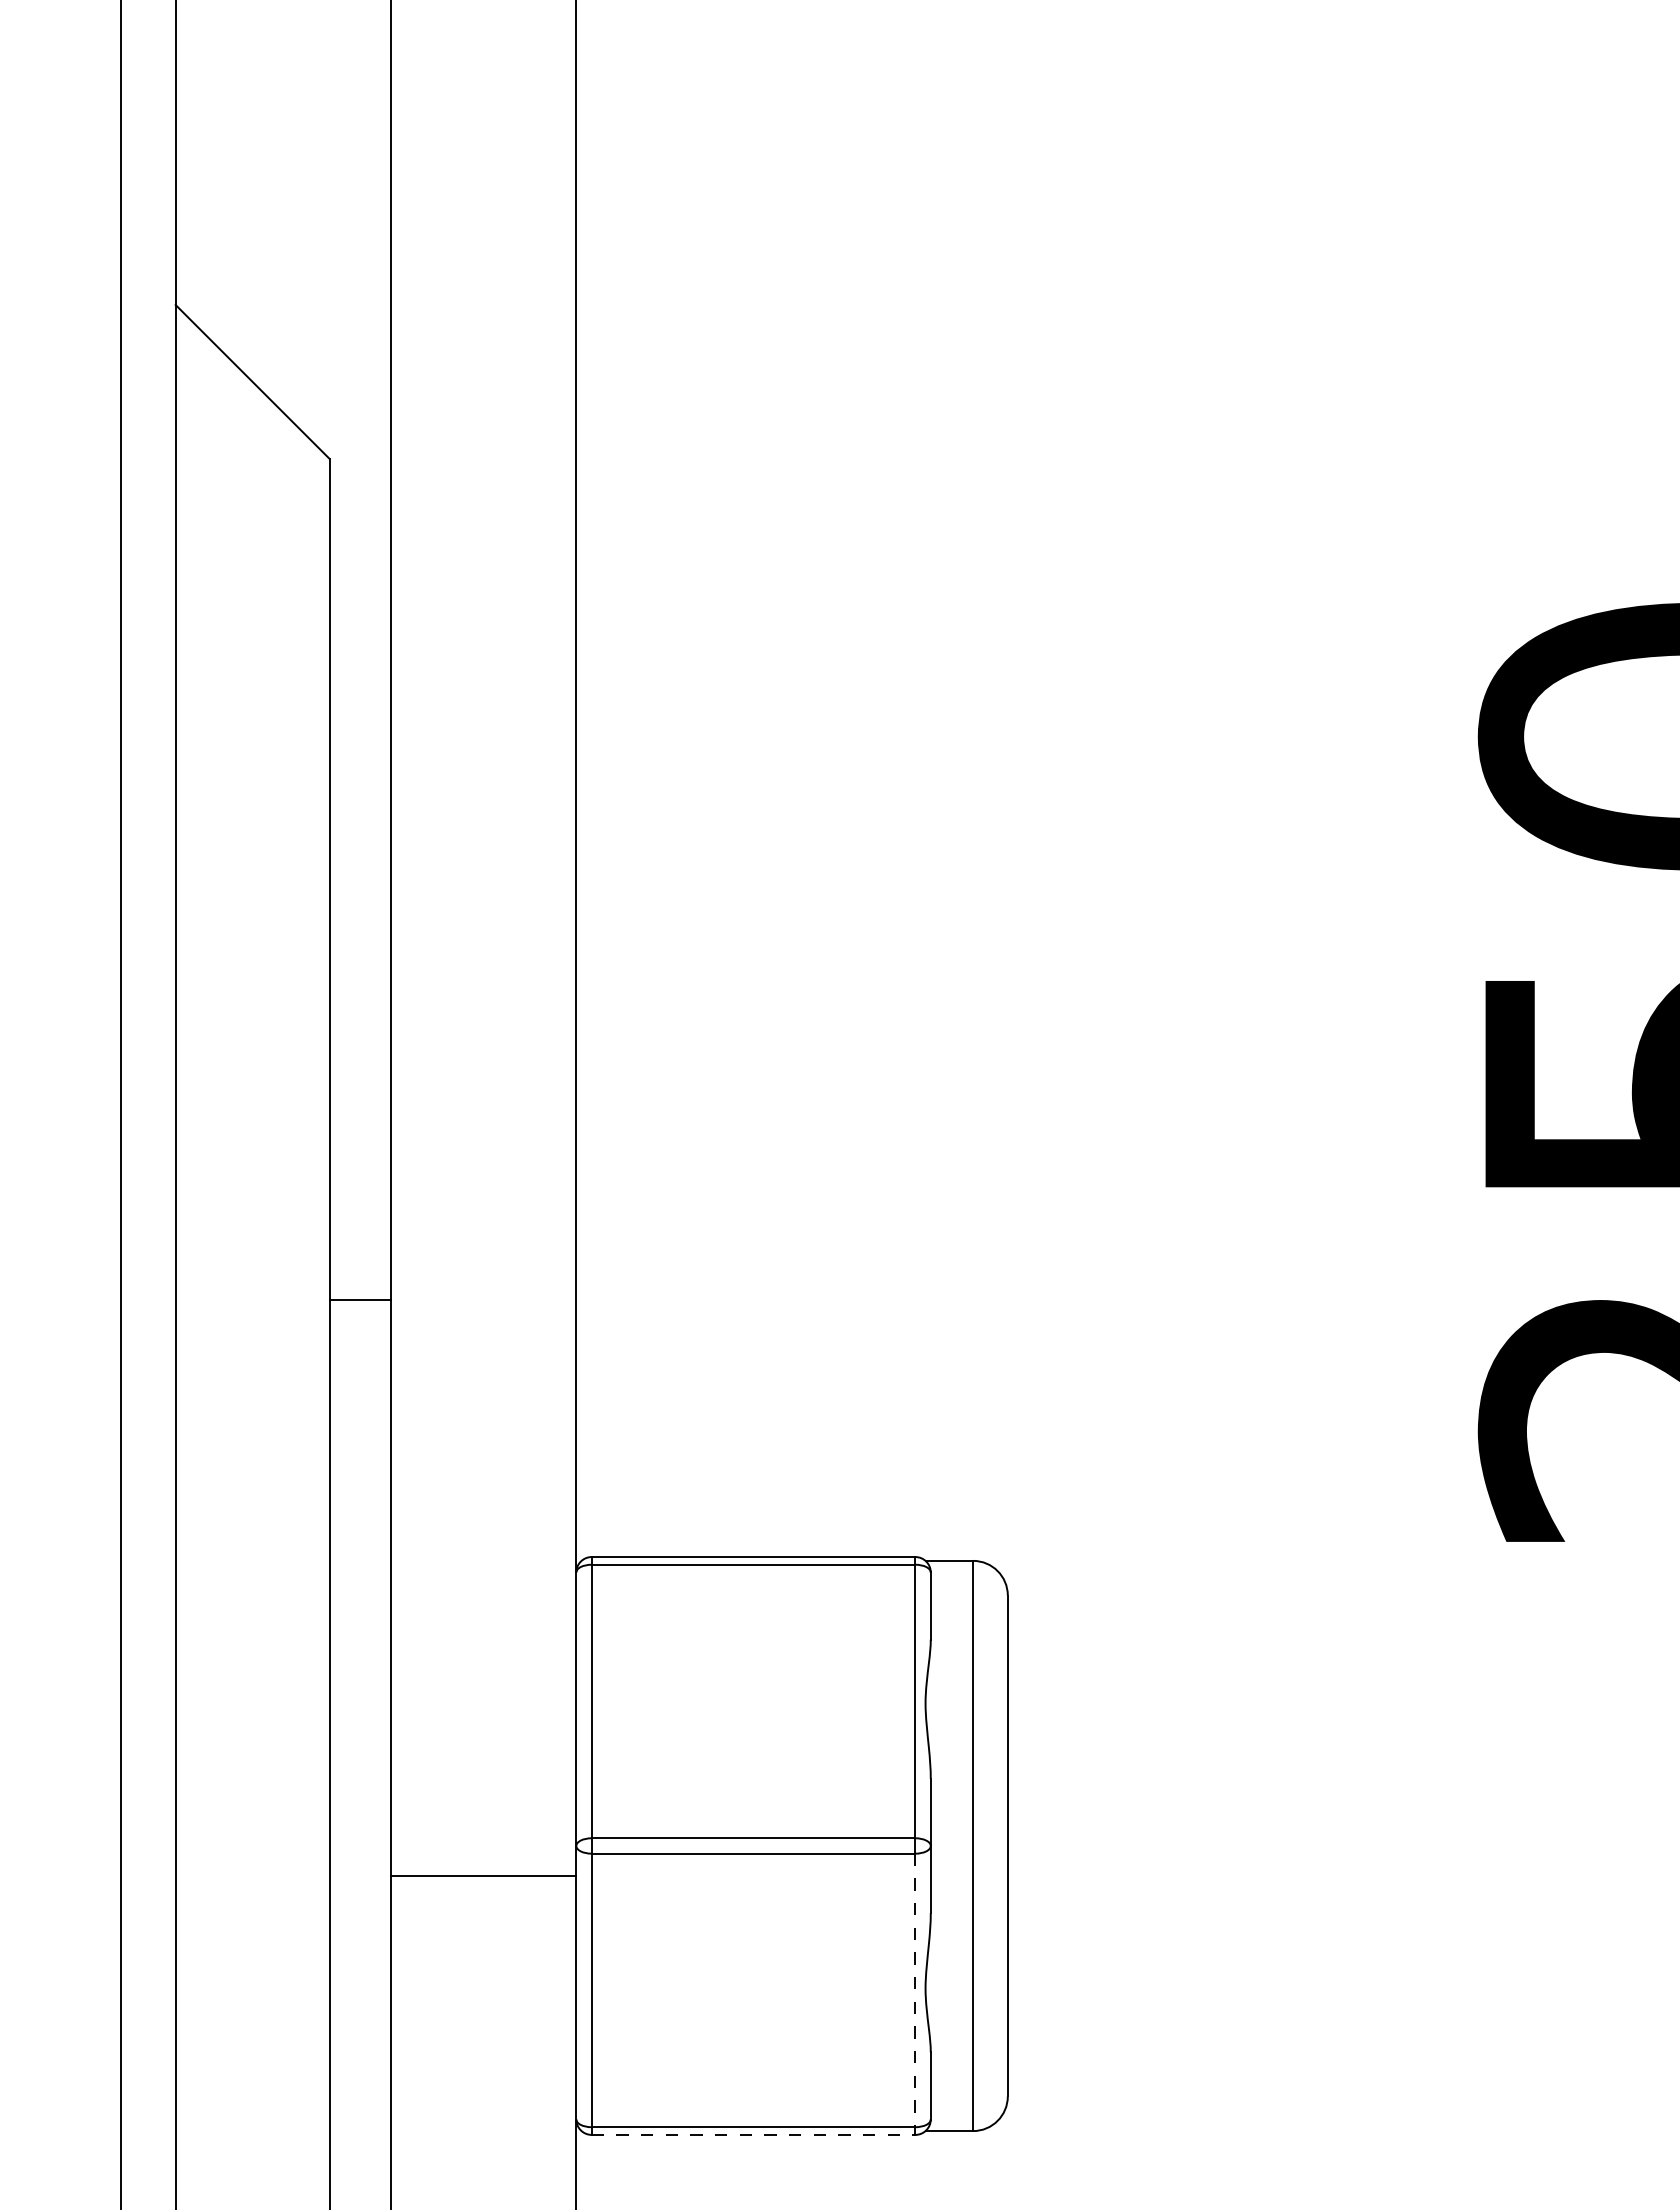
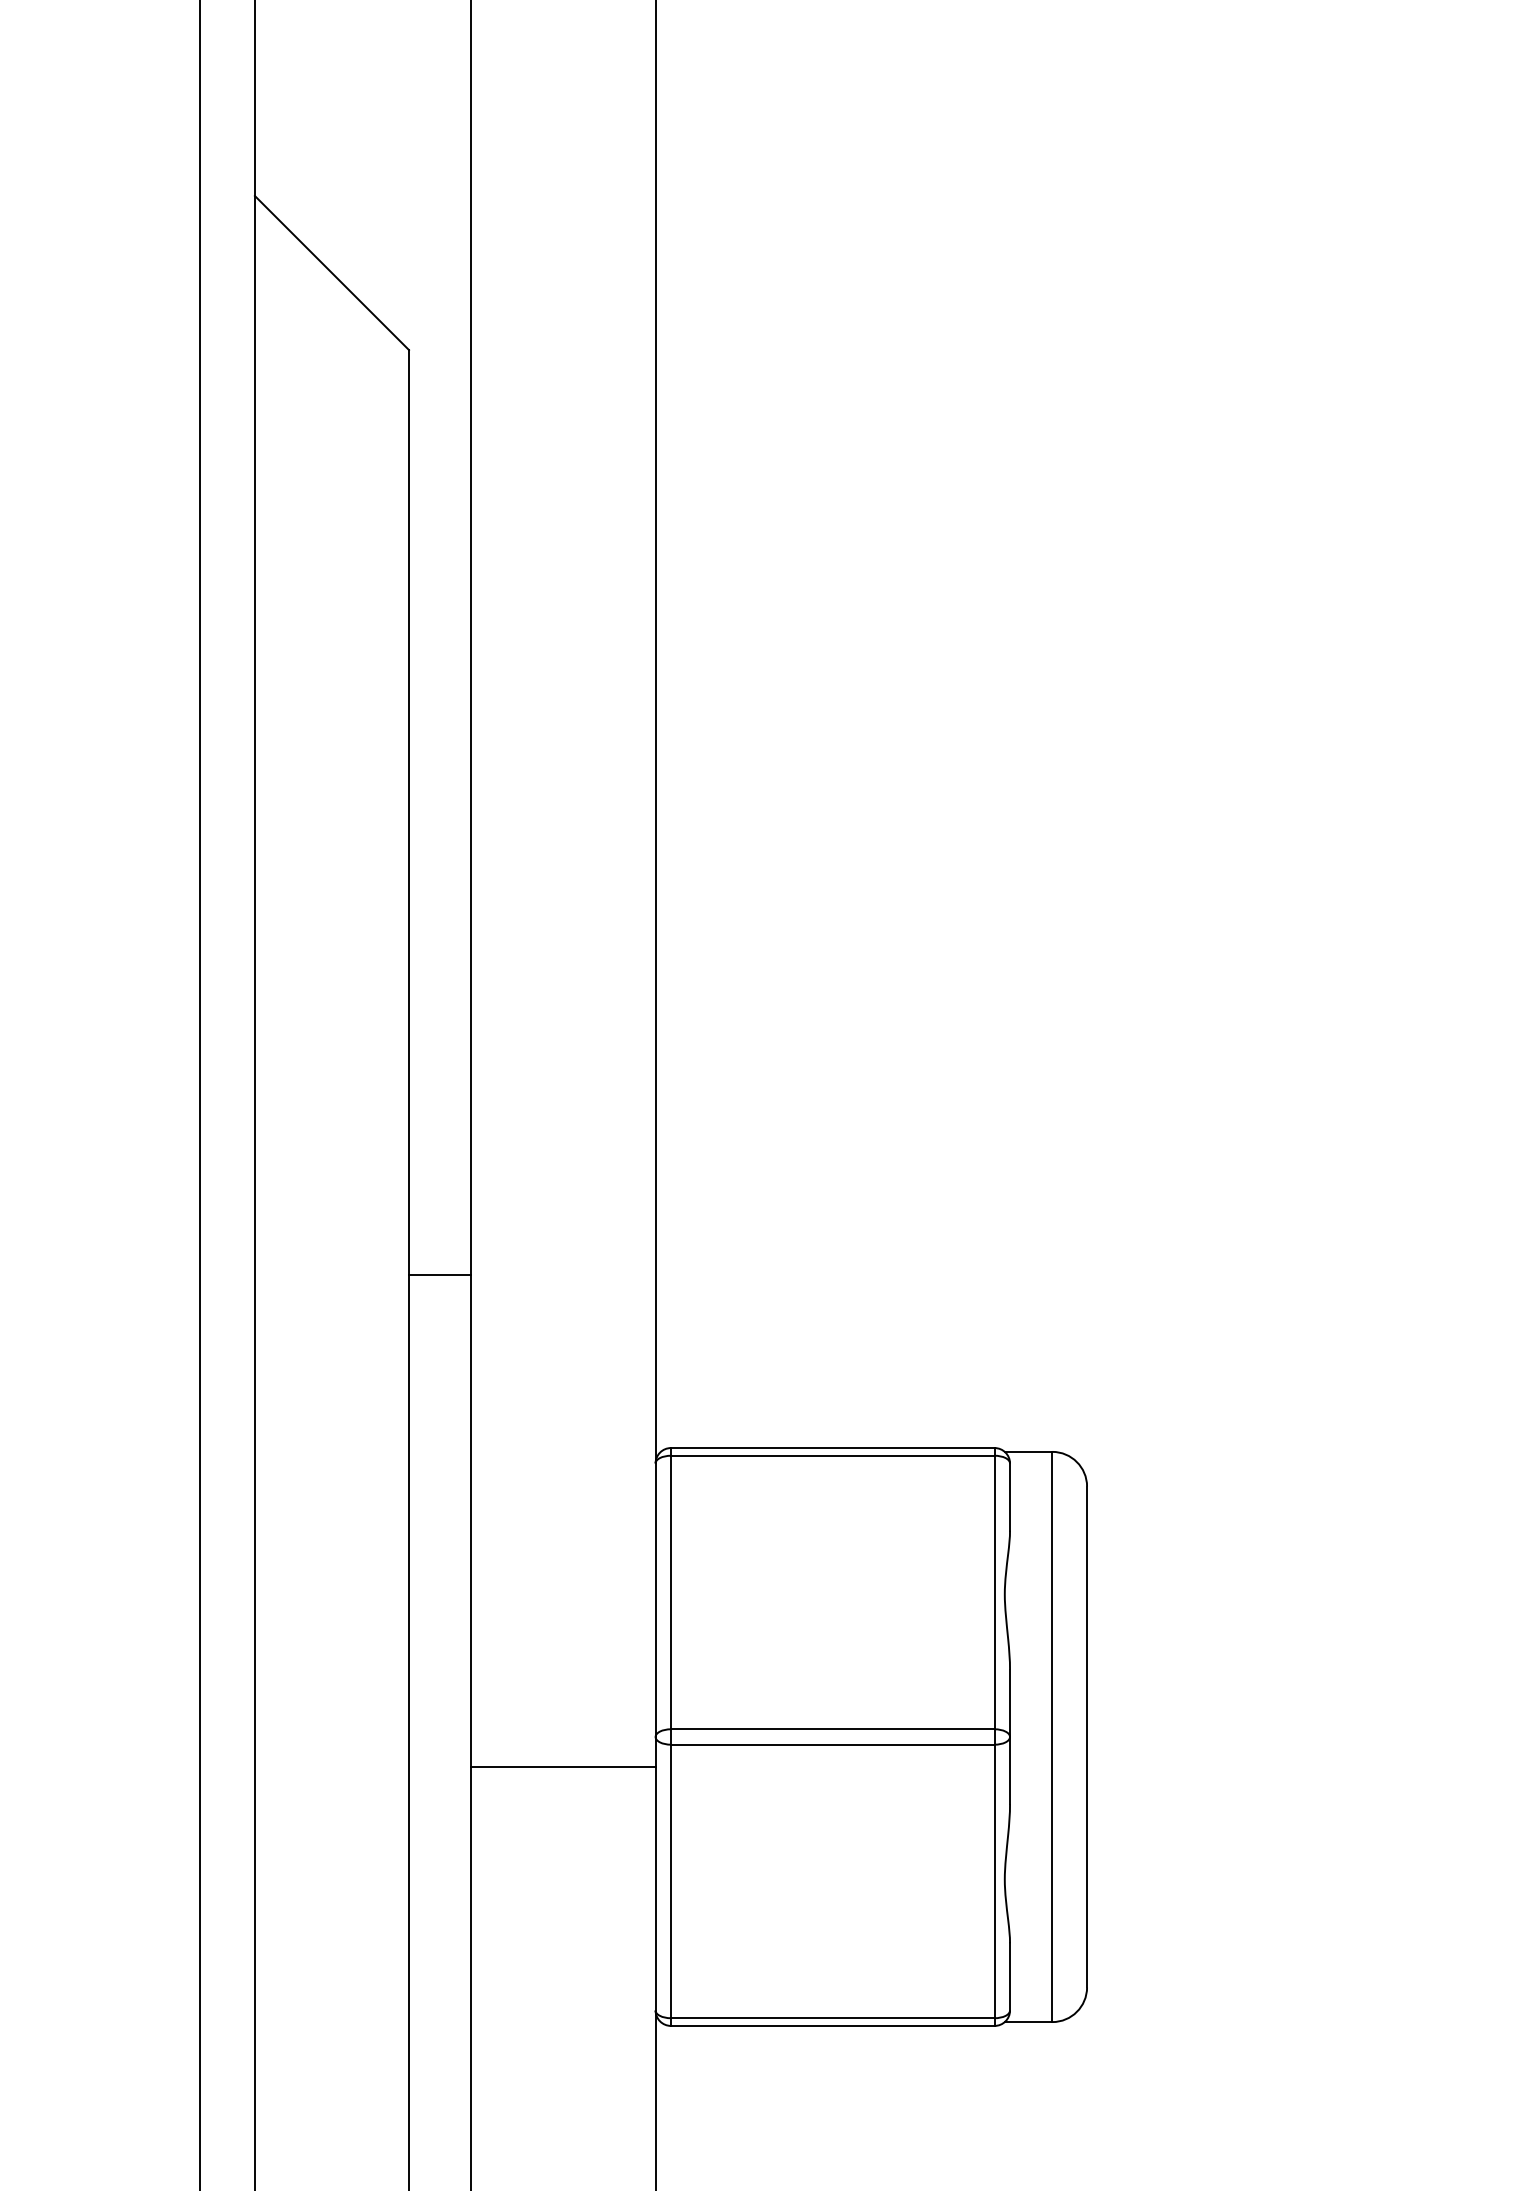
line: (360, 1299) -> (439, 1274), moved
line: (915, 1990) -> (994, 1881), dashed -> solid
line: (753, 2134) -> (832, 2025), dashed -> solid

